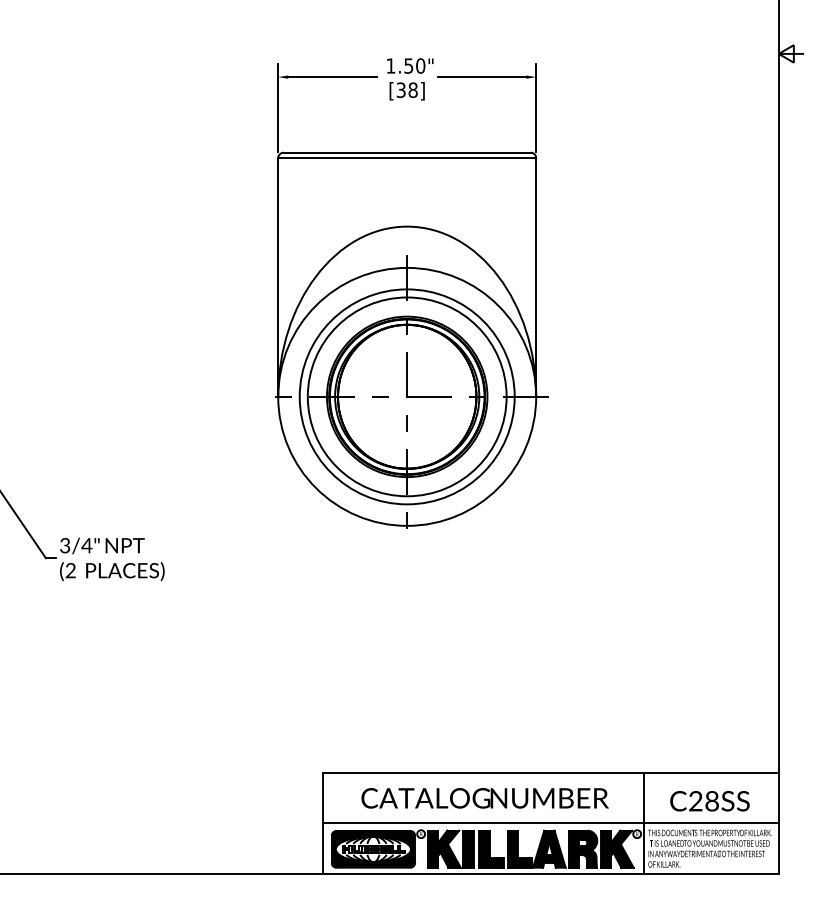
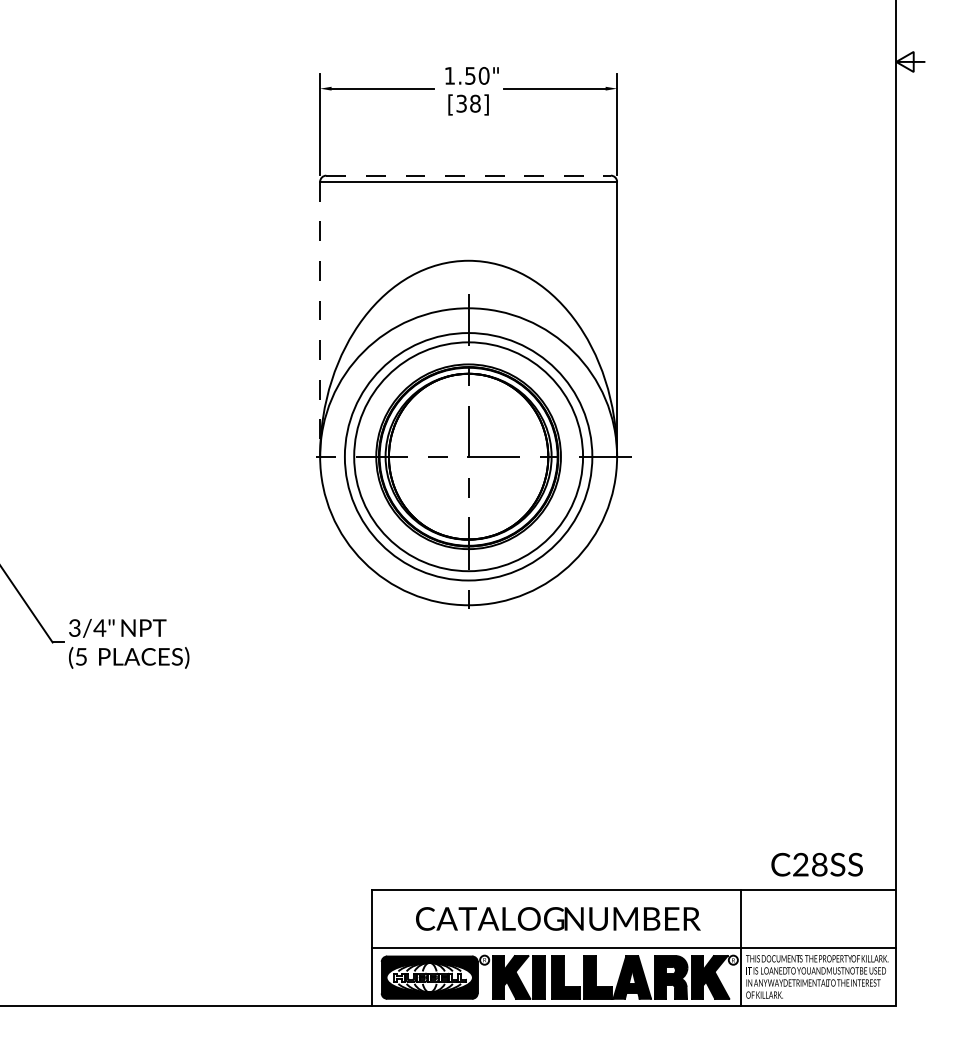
line: (407, 152) -> (468, 175), solid -> dashed
line: (278, 277) -> (320, 319), solid -> dashed
text: (70, 570) -> (80, 656), (2 -> (5
text: (709, 801) -> (816, 865), moved

